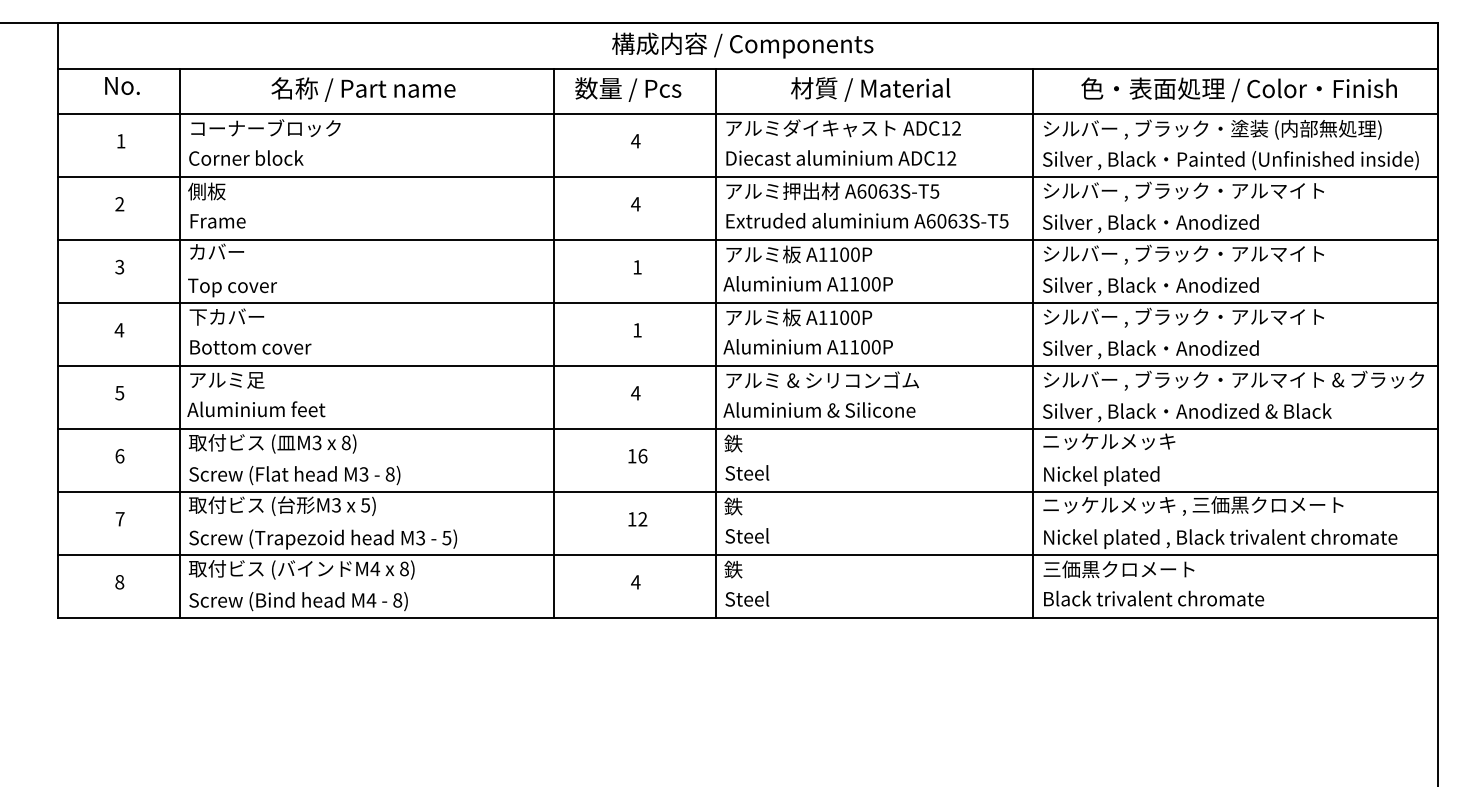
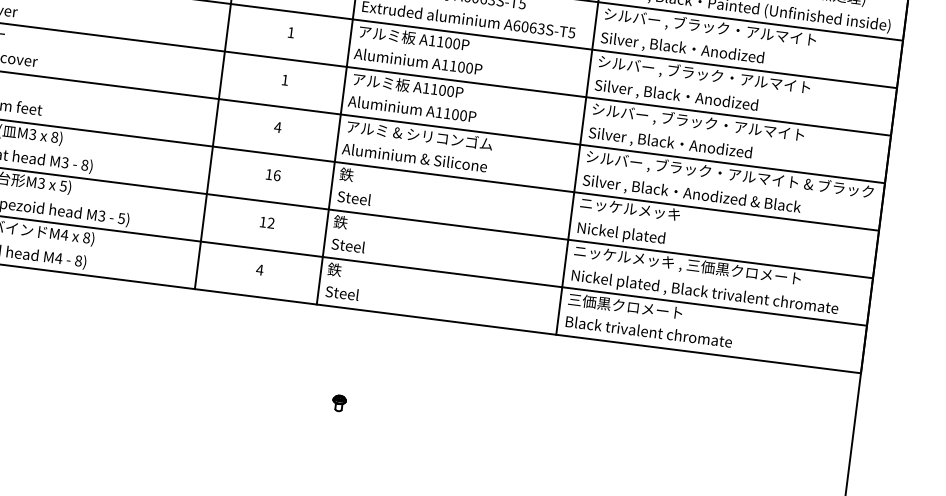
part: (761, 743) -> (339, 403), added

